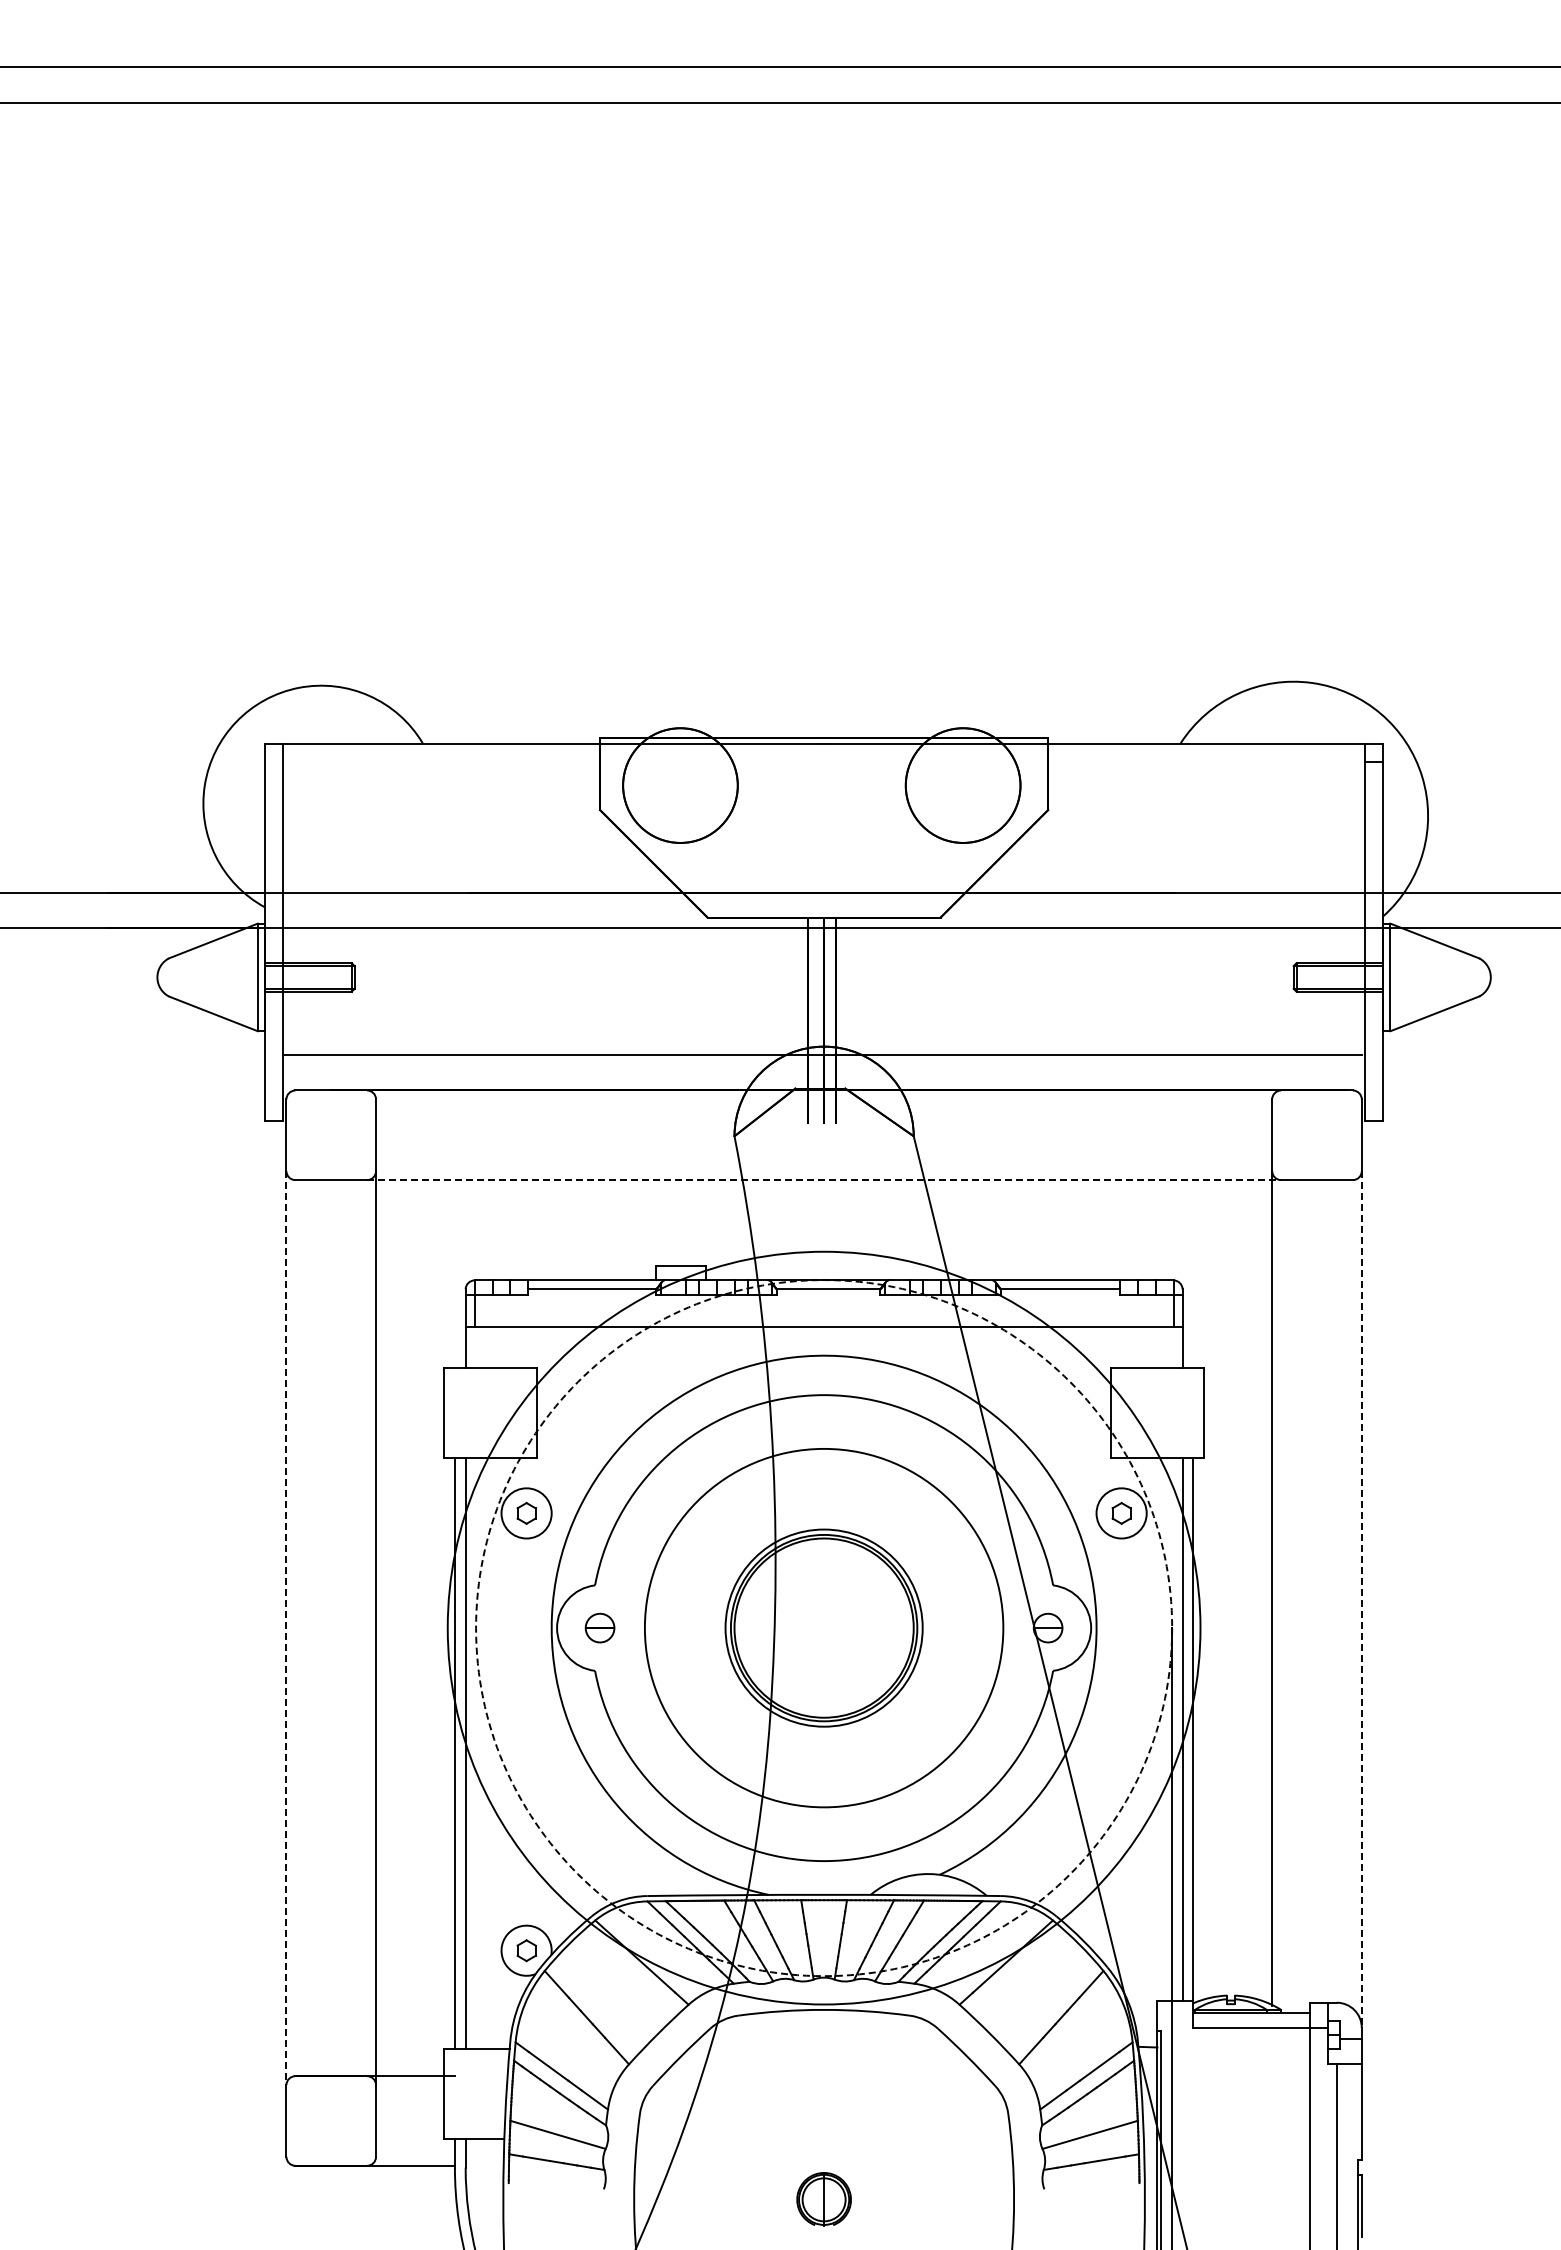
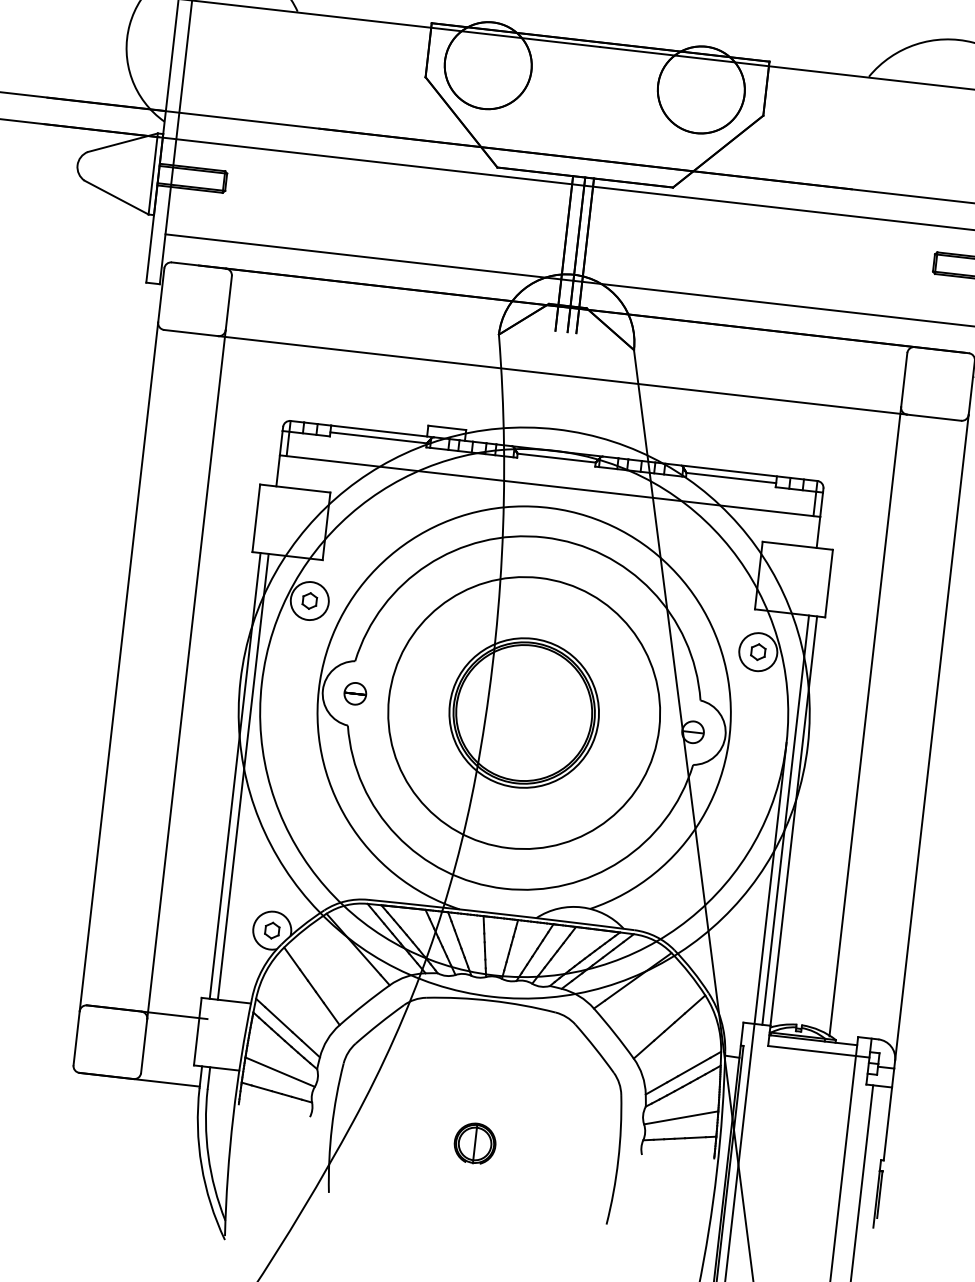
line: (824, 1180) -> (562, 375), dashed -> solid
line: (1361, 1599) -> (931, 737), dashed -> solid
line: (286, 1628) -> (118, 667), dashed -> solid
circle: (824, 1628) -> (524, 713), dashed -> solid

